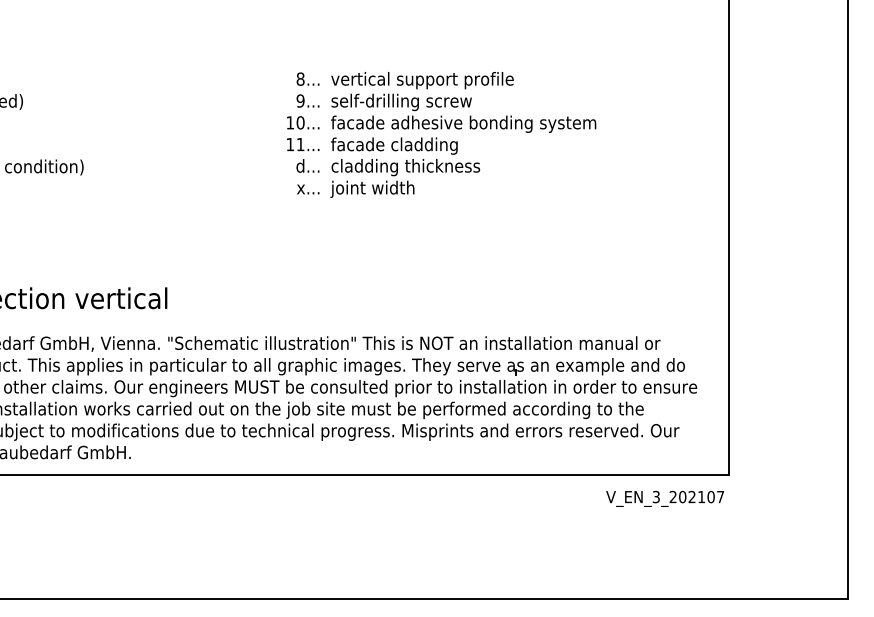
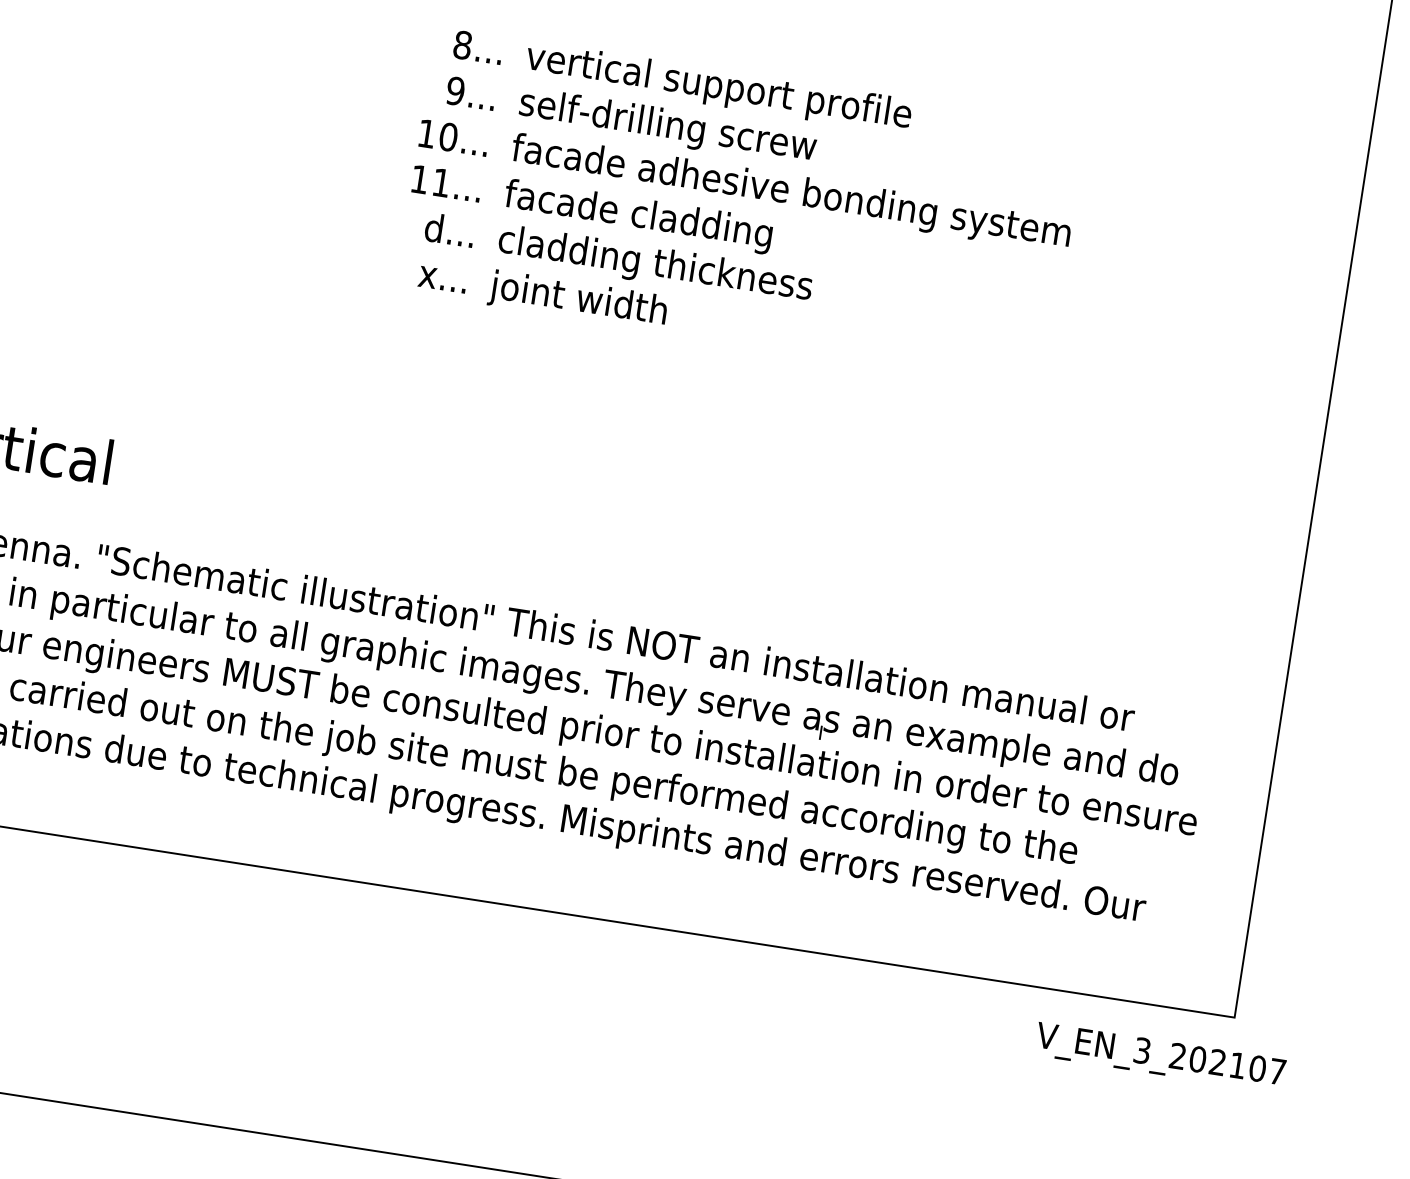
text: (664, 498) -> (1159, 1056), moved

